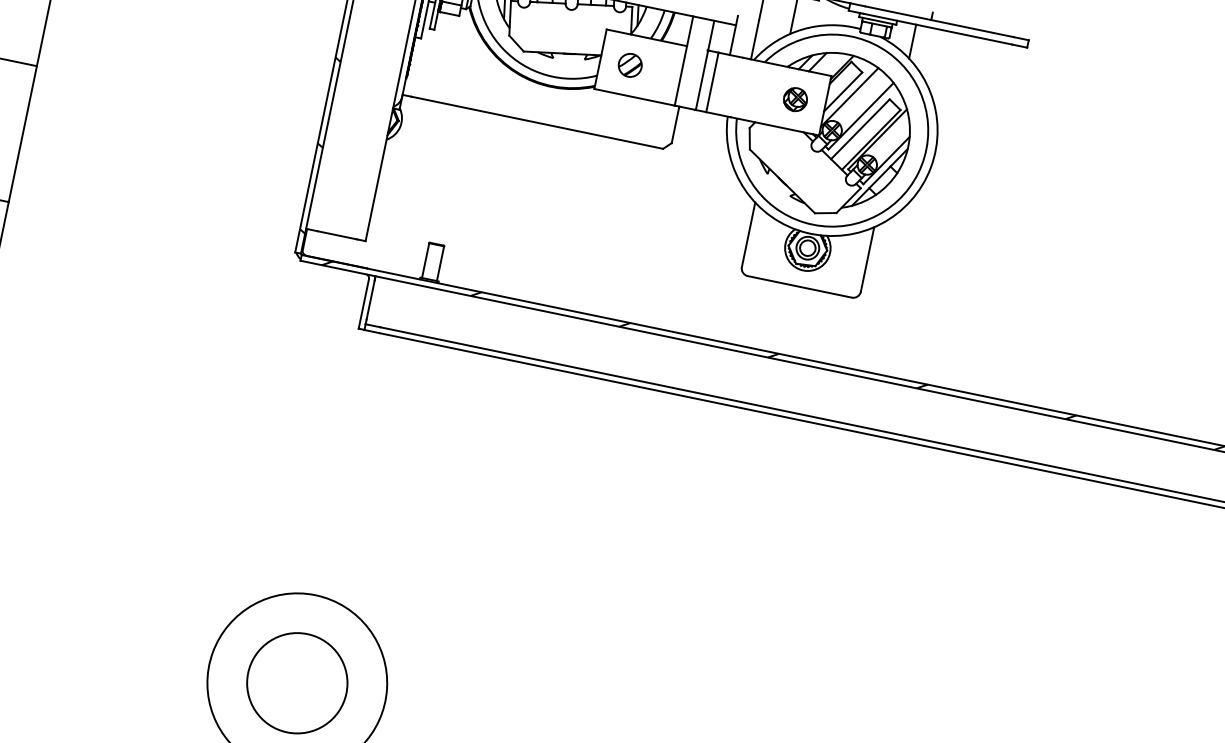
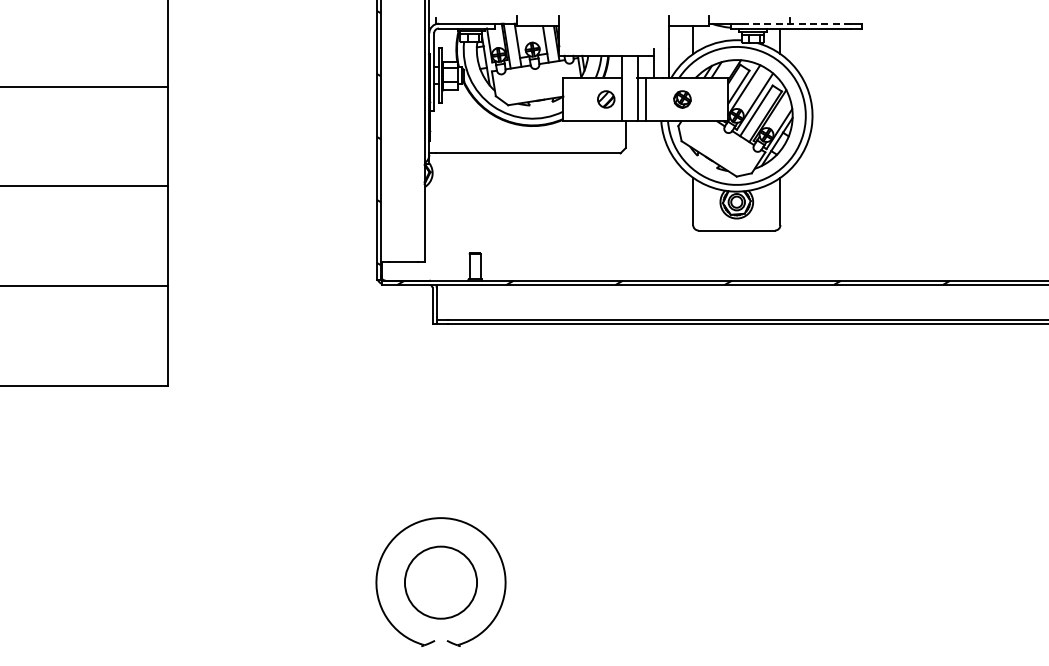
line: (939, 21) -> (796, 23), solid -> dashed
part: (630, 65) -> (606, 99), moved
part: (795, 99) -> (682, 99), moved

